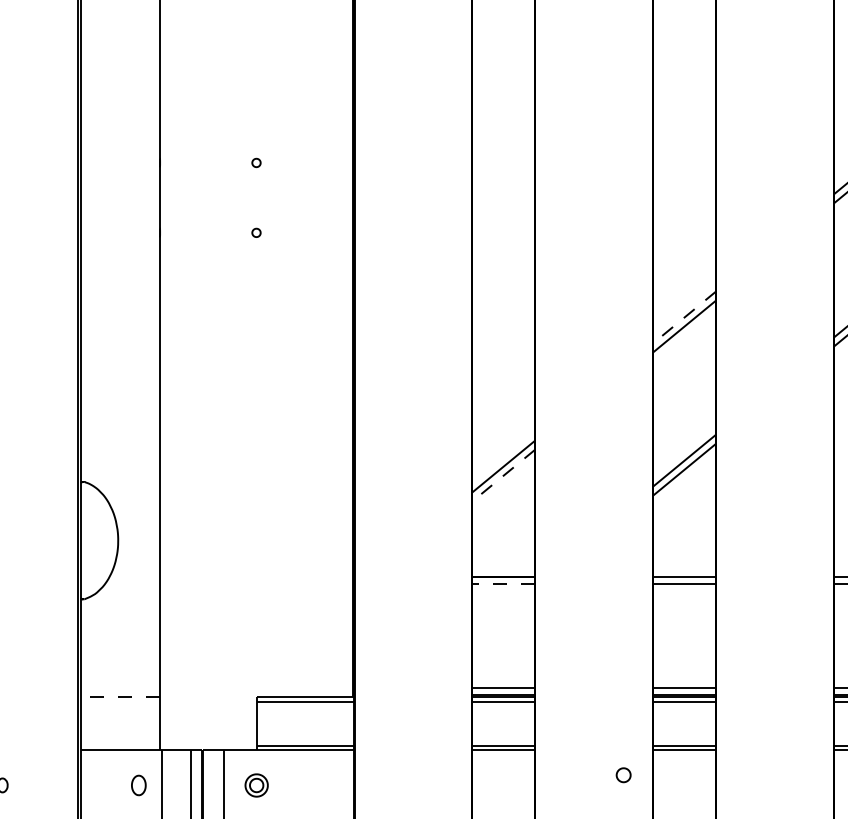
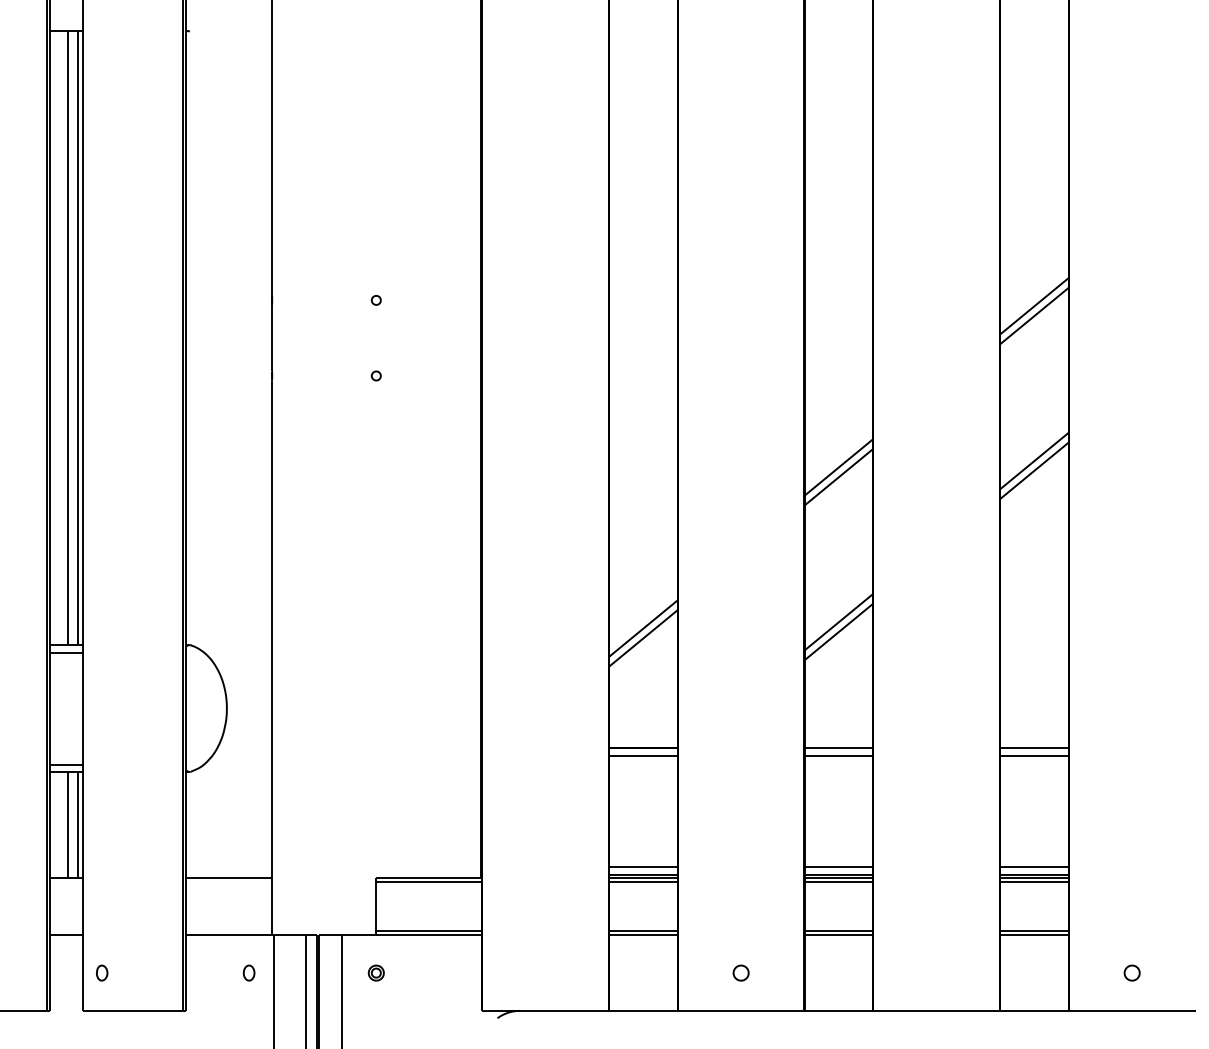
line: (684, 317) -> (838, 467), dashed -> solid
line: (503, 475) -> (643, 638), dashed -> solid
line: (502, 584) -> (642, 755), dashed -> solid
line: (120, 696) -> (229, 877), dashed -> solid
part: (623, 774) -> (740, 972), moved
part: (138, 784) -> (248, 972), size x0.71
part: (255, 784) -> (375, 972), size x0.62

